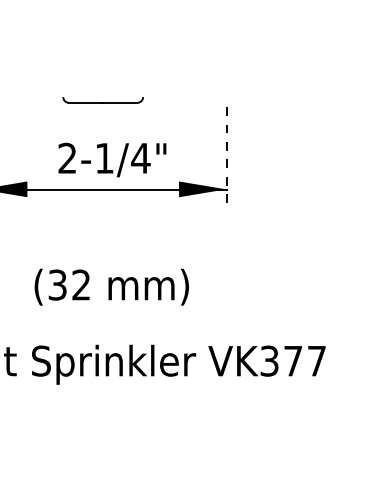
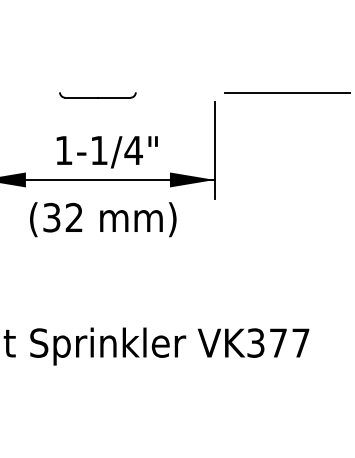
line: (302, 97) -> (287, 92), added
text: (66, 157) -> (63, 149), 2-1/4" -> 1-1/4"
line: (226, 158) -> (215, 150), dashed -> solid
text: (111, 286) -> (102, 219), moved

